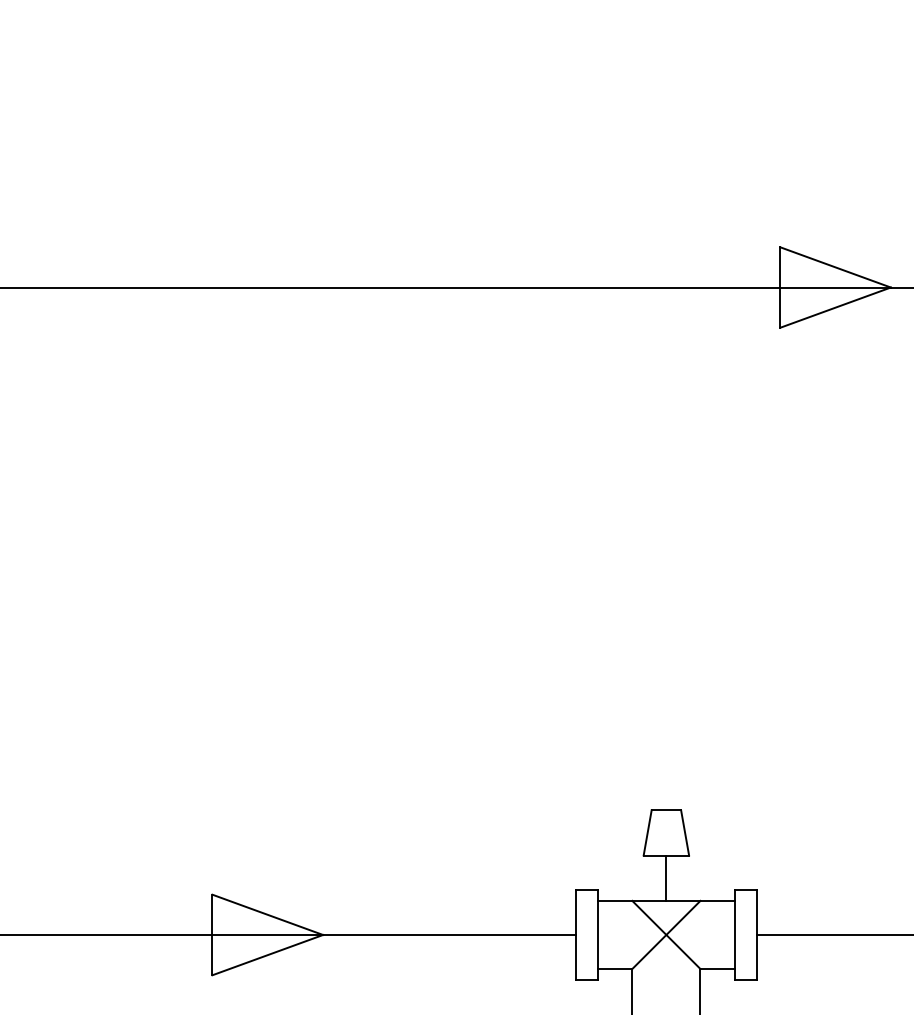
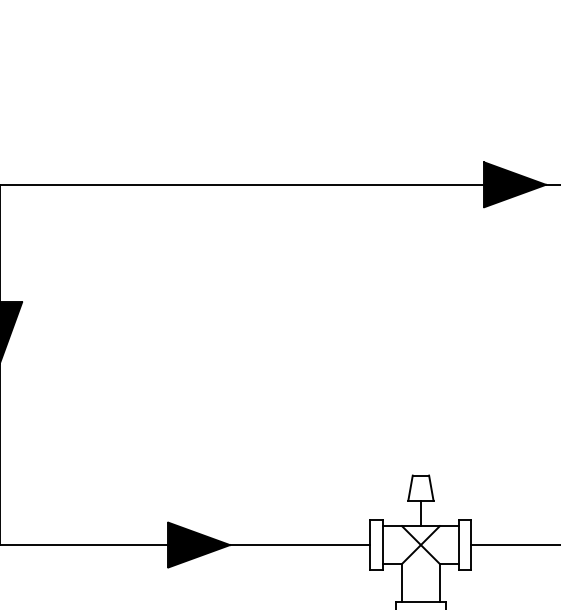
fill: (834, 286) -> (514, 184), added
fill: (266, 933) -> (198, 544), added

